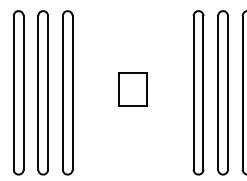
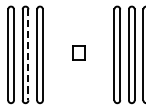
part: (132, 88) -> (78, 52), size x0.7
line: (48, 93) -> (28, 55), solid -> dashed

